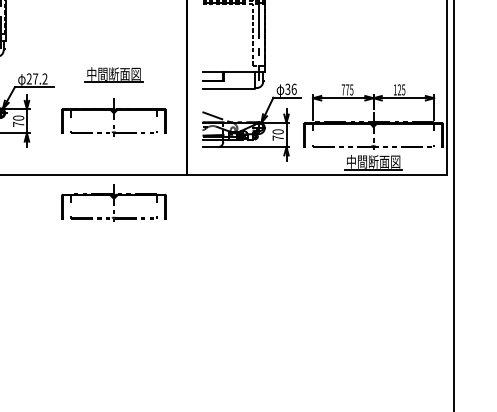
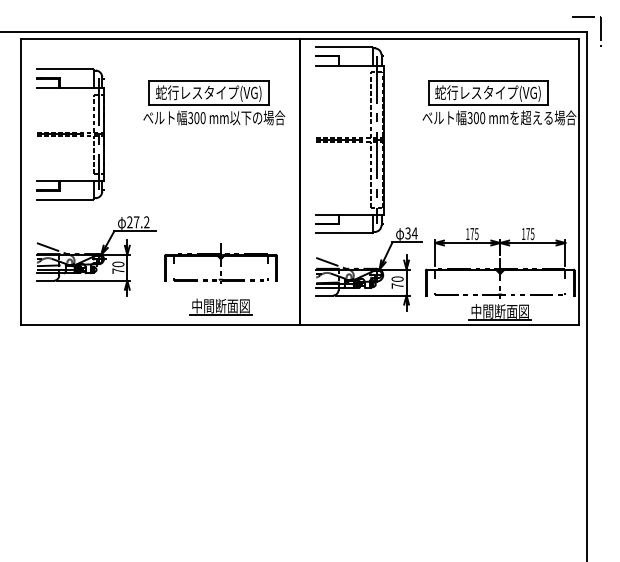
part: (113, 74) -> (220, 306), moved
text: (293, 89) -> (414, 233), 36 -> 34
text: (343, 89) -> (467, 233), 775 -> 175
text: (398, 89) -> (527, 233), 125 -> 175
part: (113, 202) -> (220, 355), removed

